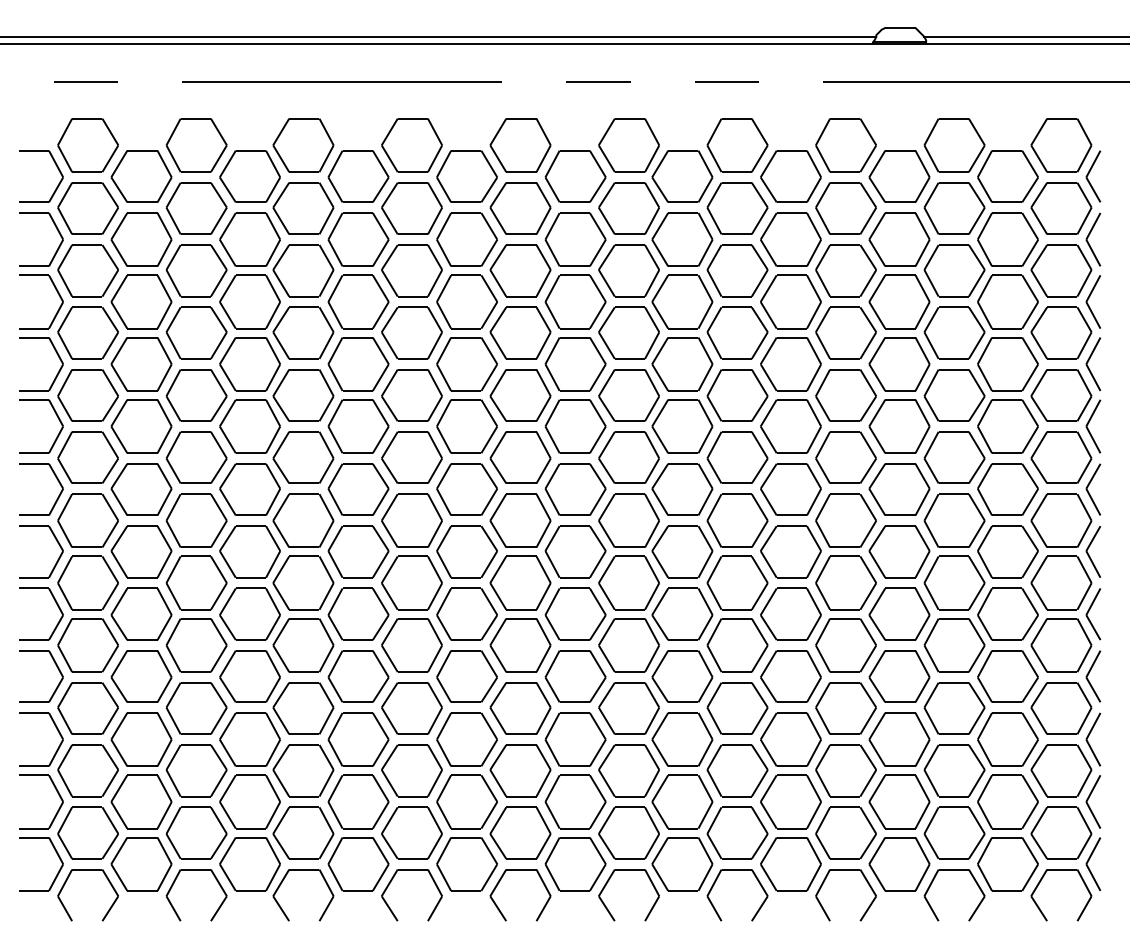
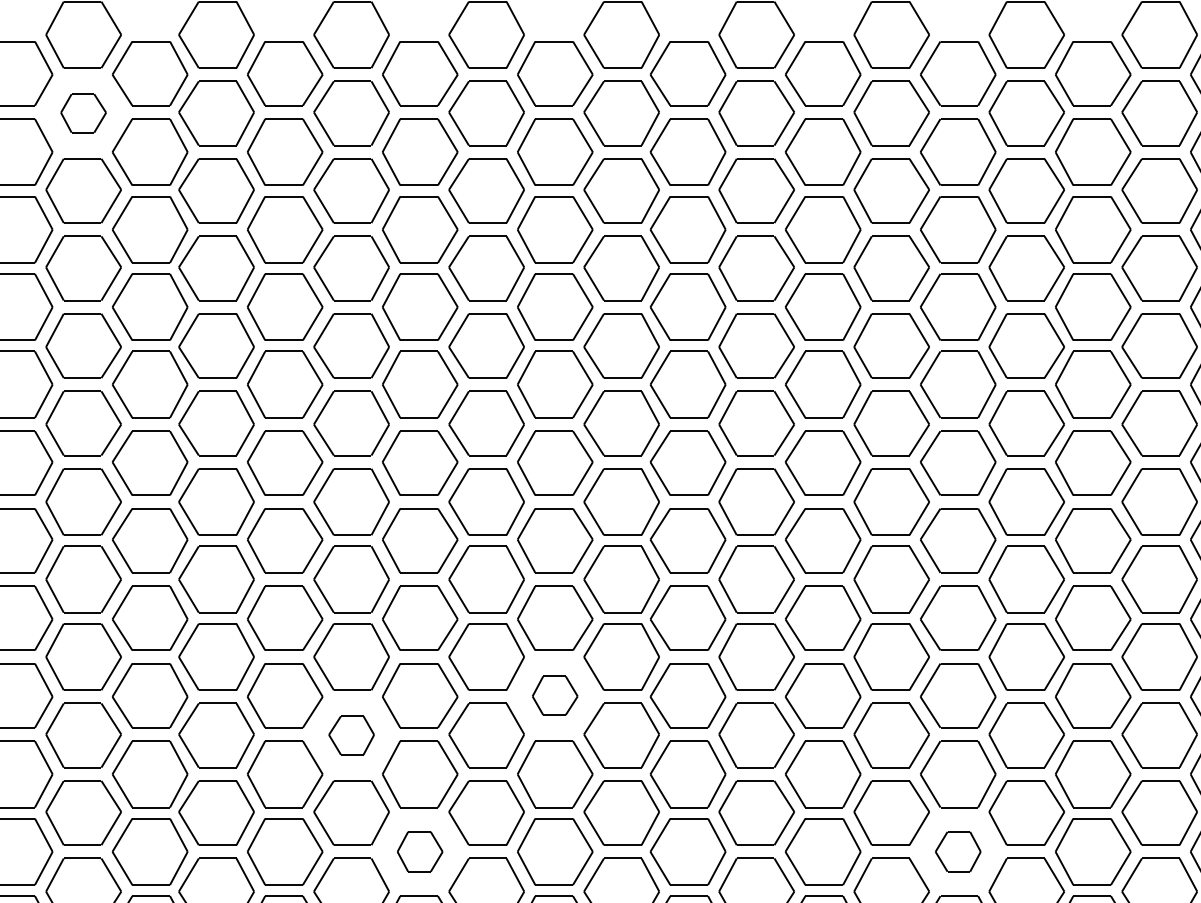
part: (196, 208) -> (83, 113), size x0.6
part: (575, 676) -> (555, 695), size x0.6
part: (411, 708) -> (350, 735), size x0.6
part: (466, 801) -> (419, 851), size x0.6
part: (899, 801) -> (958, 851), size x0.6

